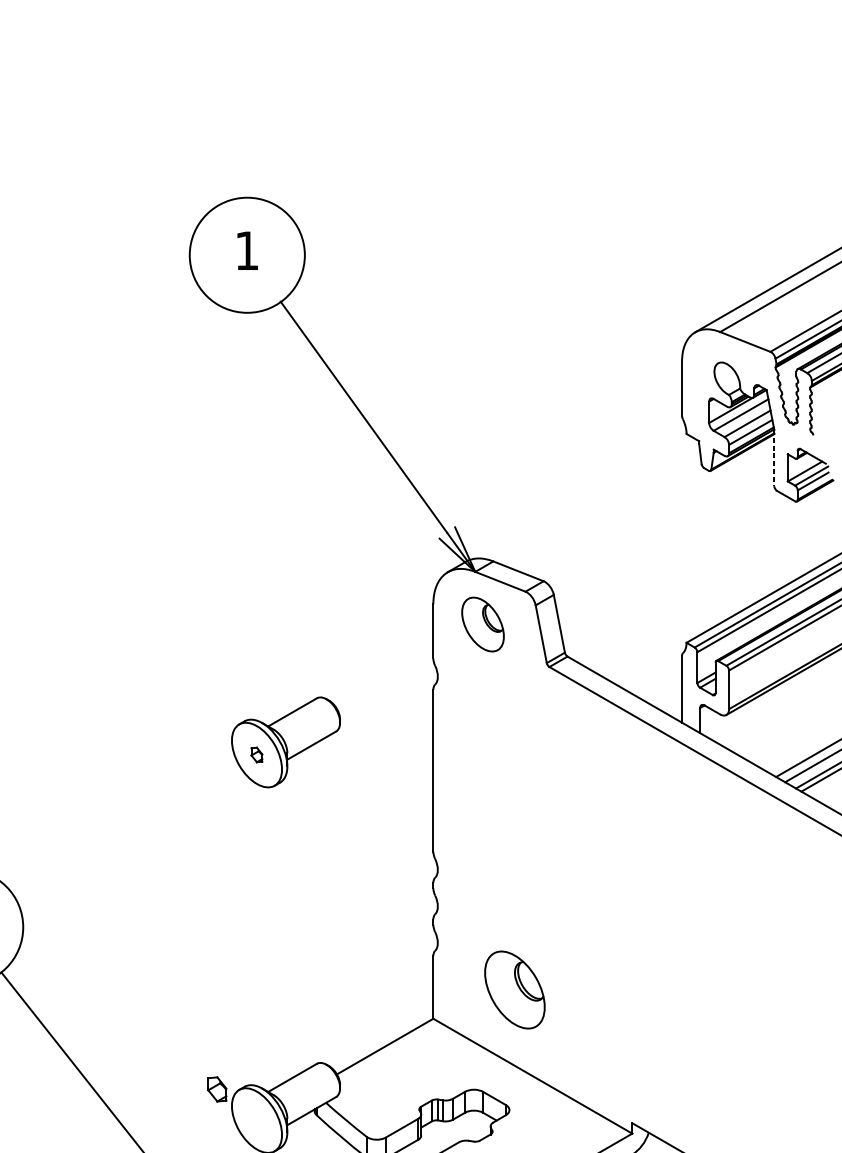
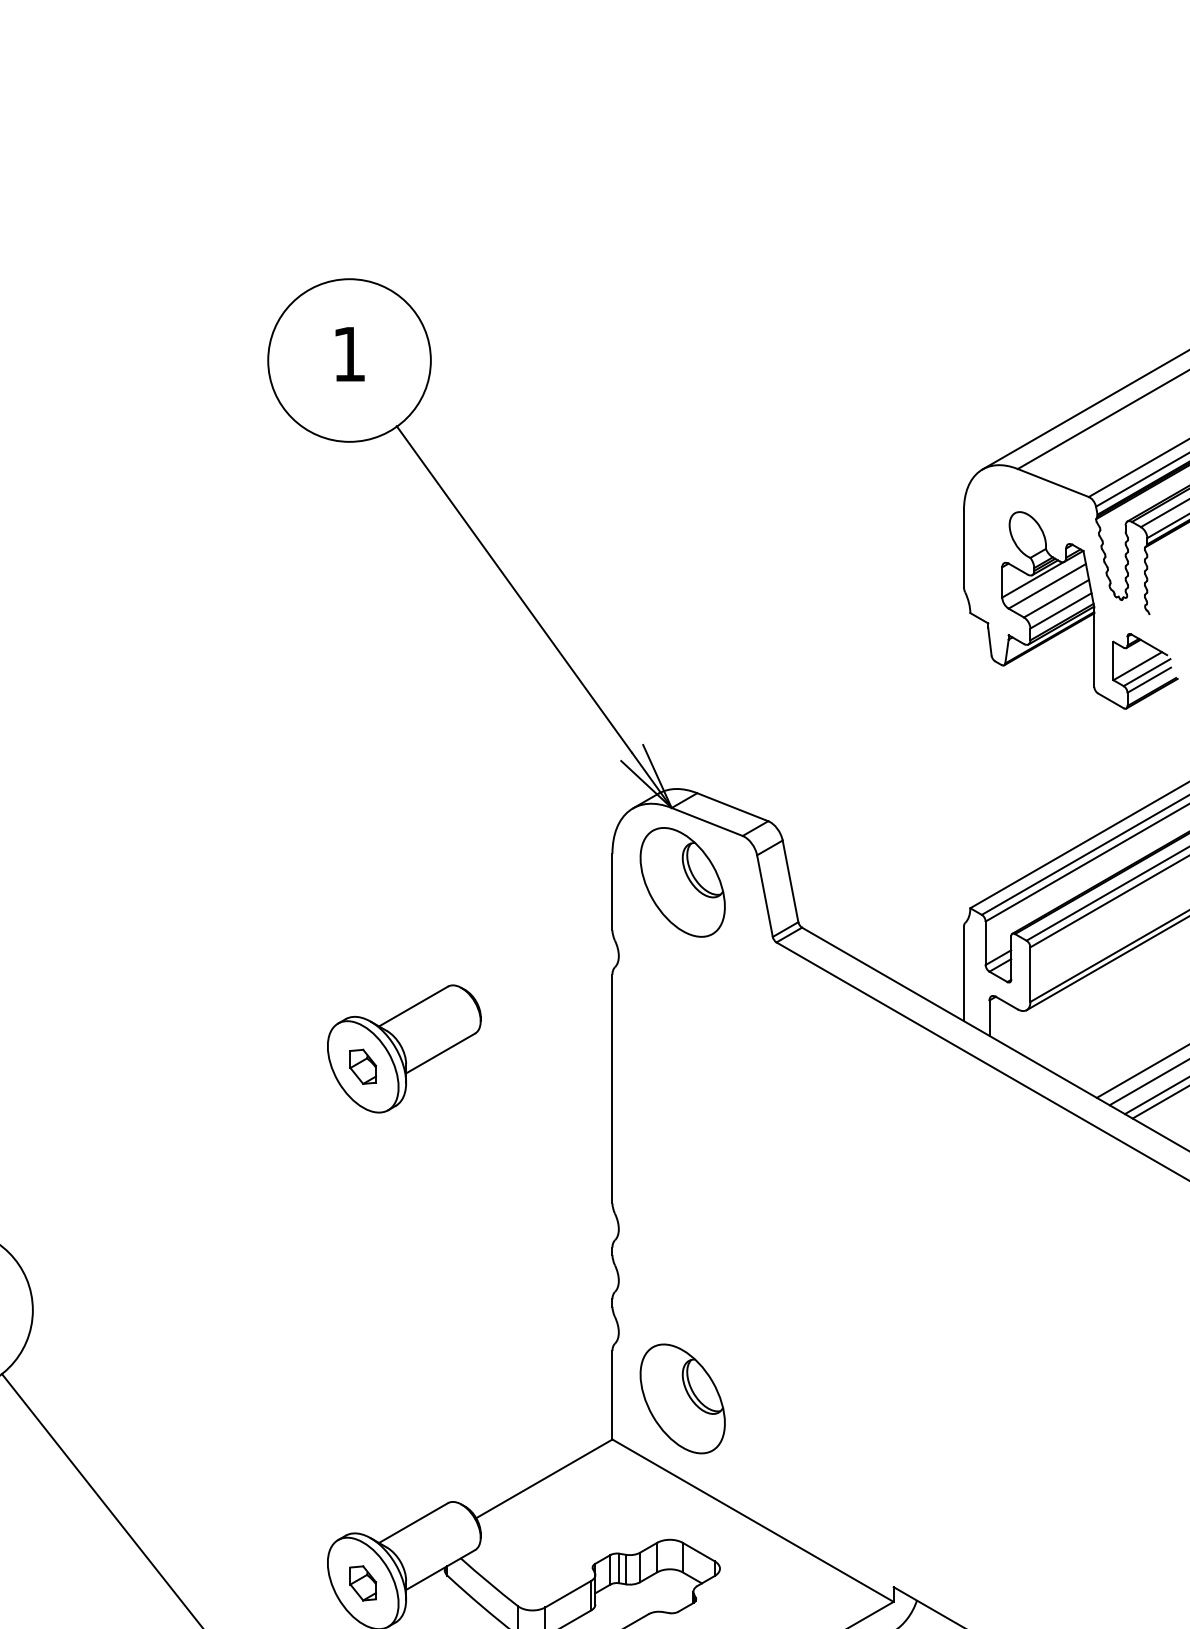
line: (774, 458) -> (1094, 647), dashed -> solid
part: (482, 624) -> (682, 882), size x1.43
part: (256, 754) -> (362, 1066), size x1.67
part: (514, 989) -> (682, 1398), moved
part: (217, 1089) -> (363, 1583), moved

